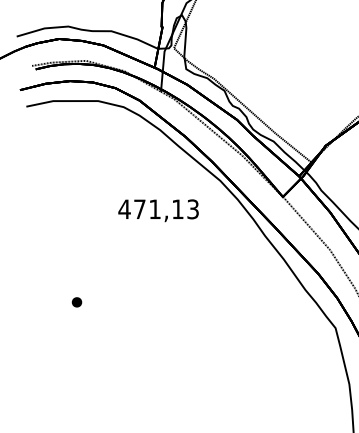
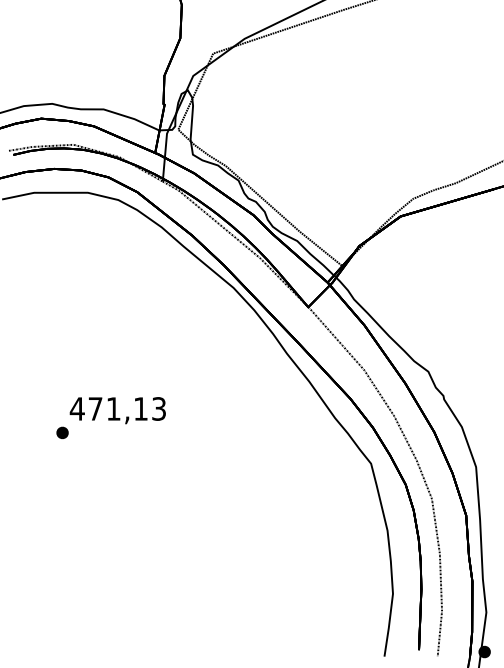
text: (158, 210) -> (117, 410), moved

